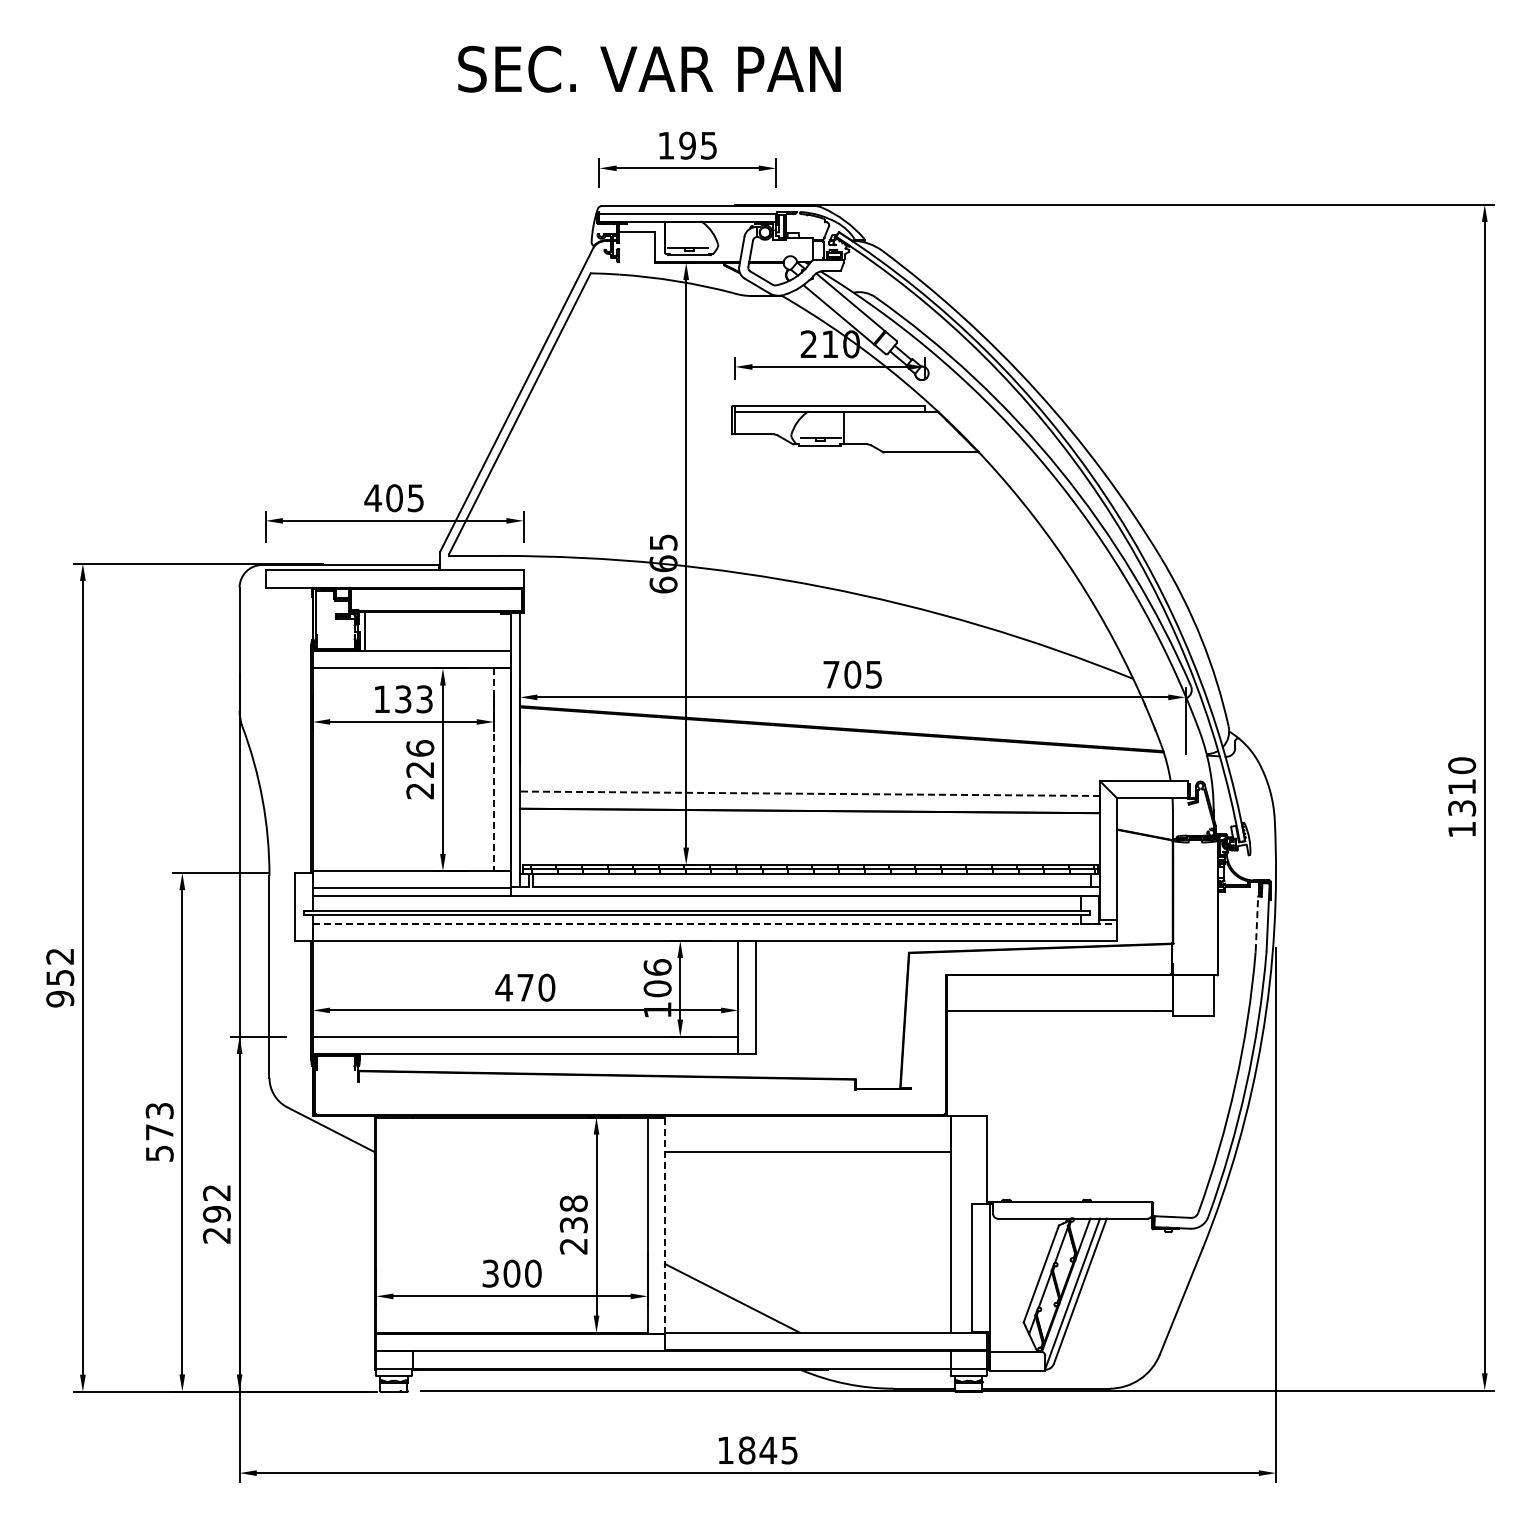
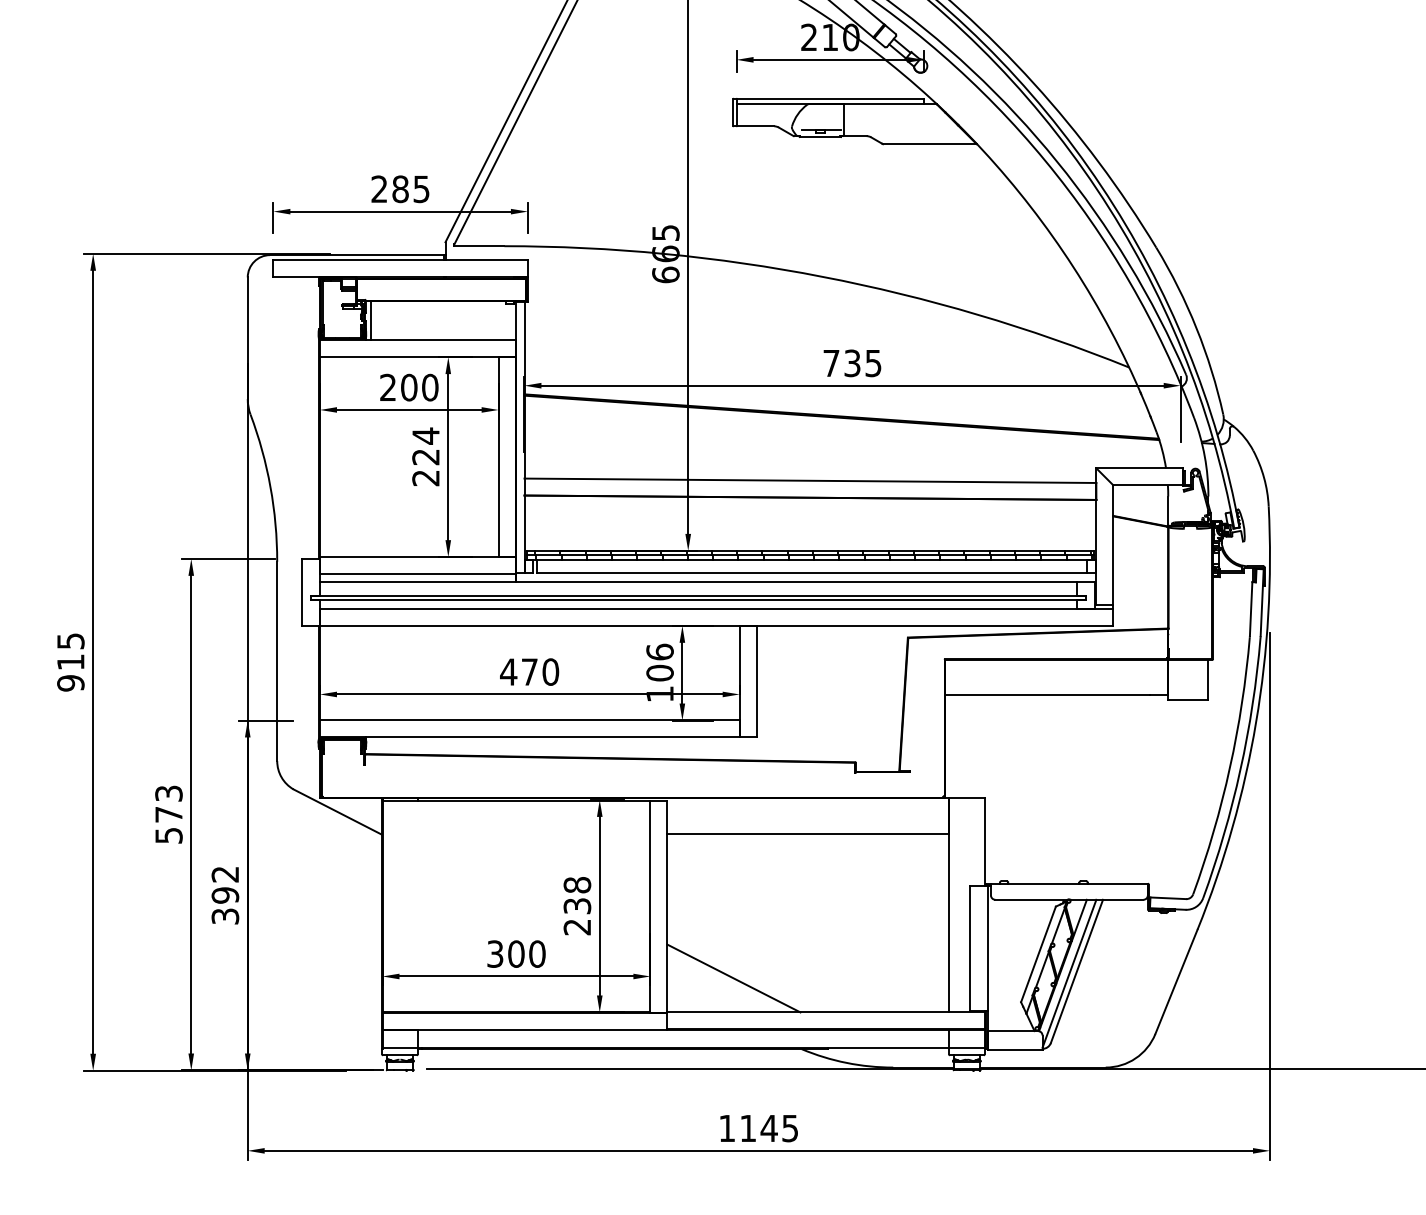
text: (383, 497) -> (389, 188), 405 -> 285
text: (852, 674) -> (852, 363), 705 -> 735
text: (403, 699) -> (409, 387), 133 -> 200
text: (420, 748) -> (426, 436), 226 -> 224
line: (494, 770) -> (499, 457), dashed -> solid
line: (810, 793) -> (810, 480), dashed -> solid
line: (715, 923) -> (717, 608), dashed -> solid
line: (1256, 923) -> (1250, 608), dashed -> solid
text: (60, 966) -> (71, 651), 952 -> 915
line: (665, 1225) -> (667, 906), dashed -> solid
text: (216, 1235) -> (224, 916), 292 -> 392
text: (746, 1450) -> (747, 1128), 1845 -> 1145

